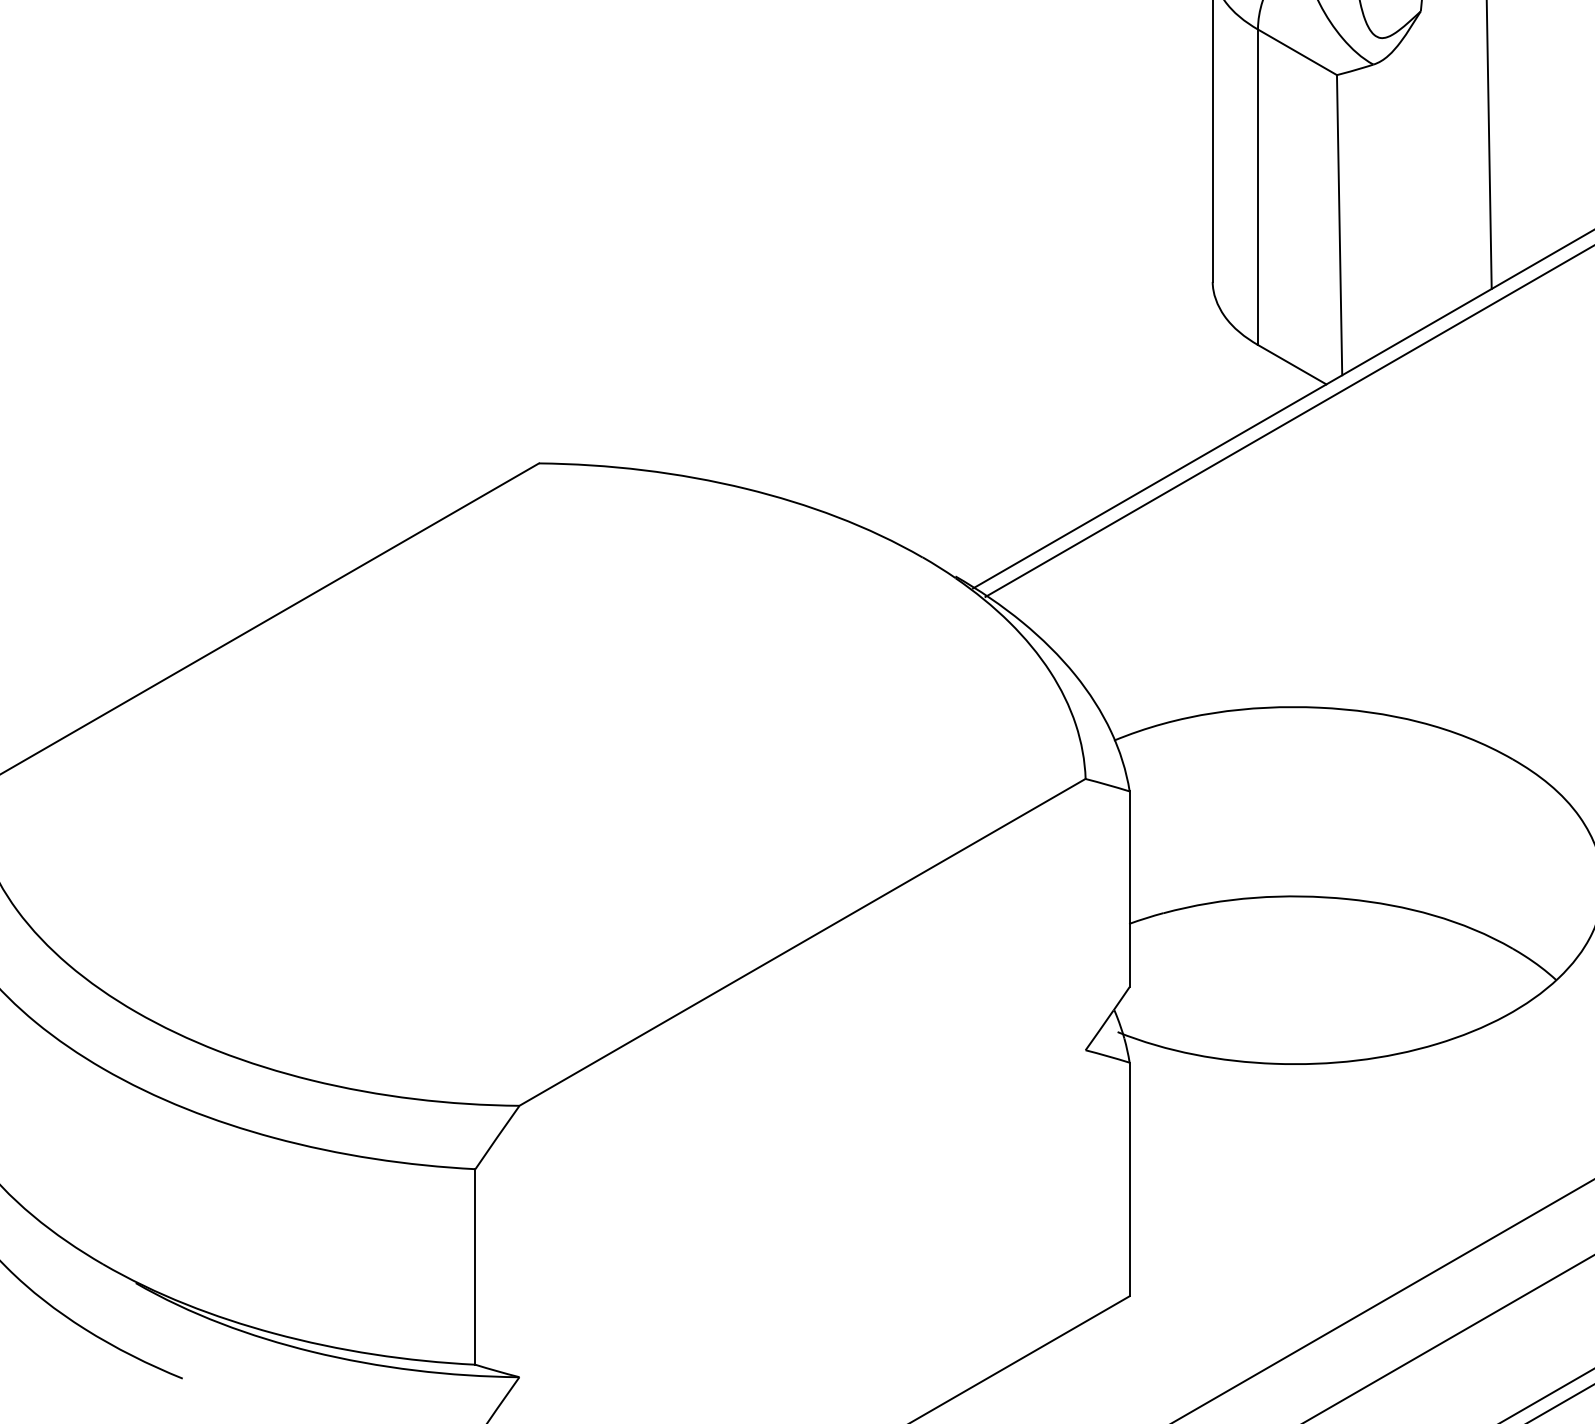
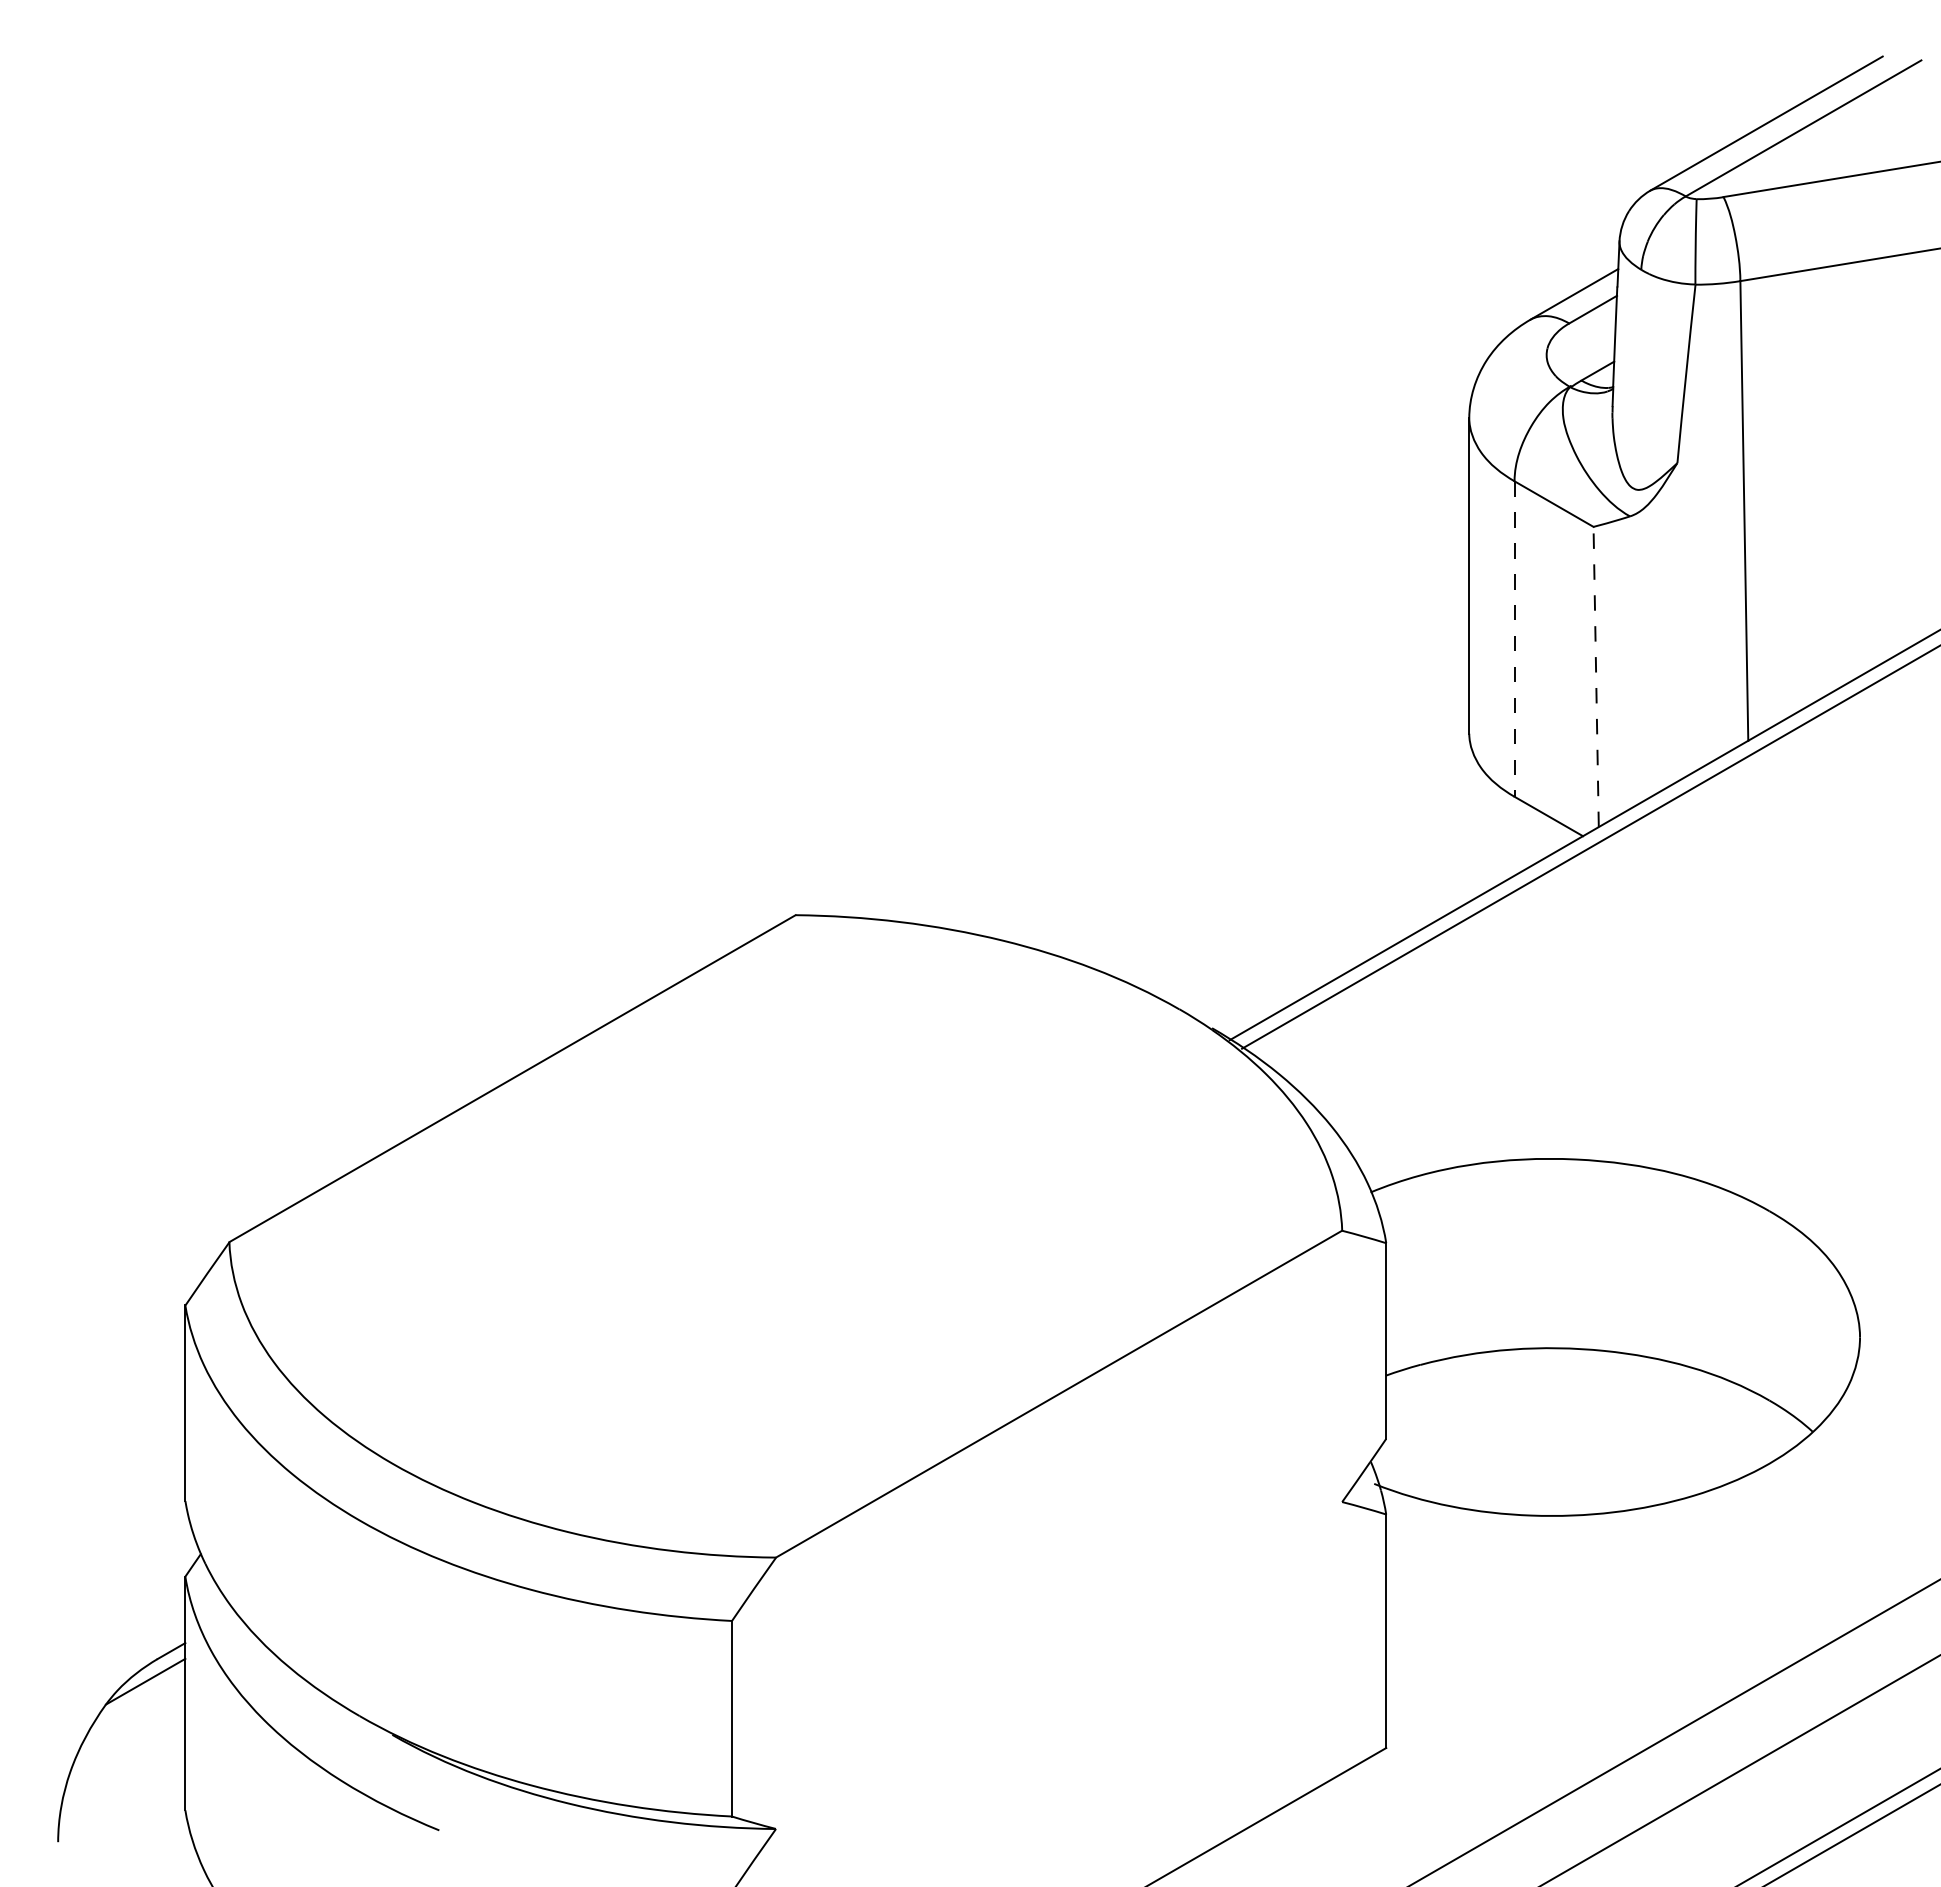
line: (1257, 187) -> (1514, 639), solid -> dashed
line: (1339, 224) -> (1596, 676), solid -> dashed

